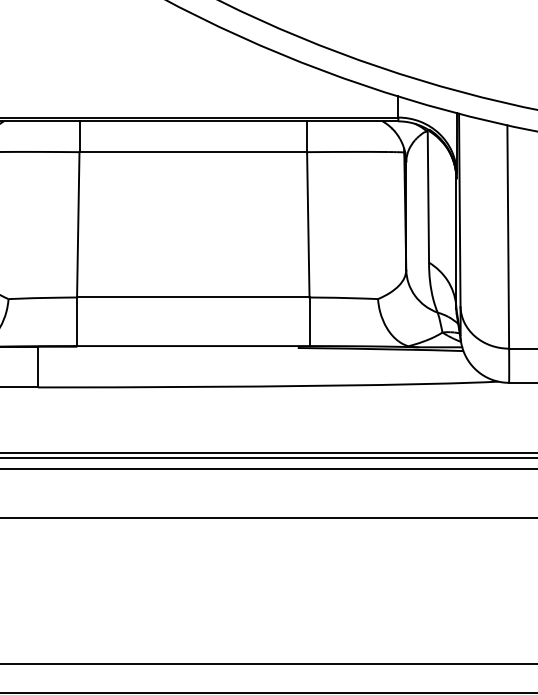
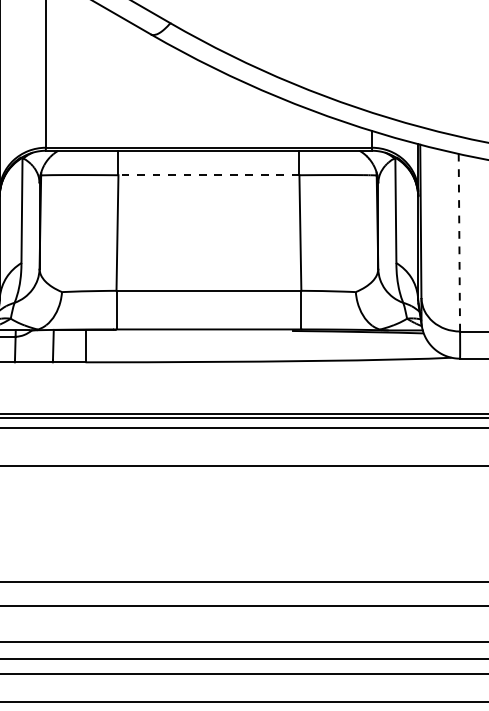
line: (192, 152) -> (208, 175), solid -> dashed
line: (508, 236) -> (459, 242), solid -> dashed

